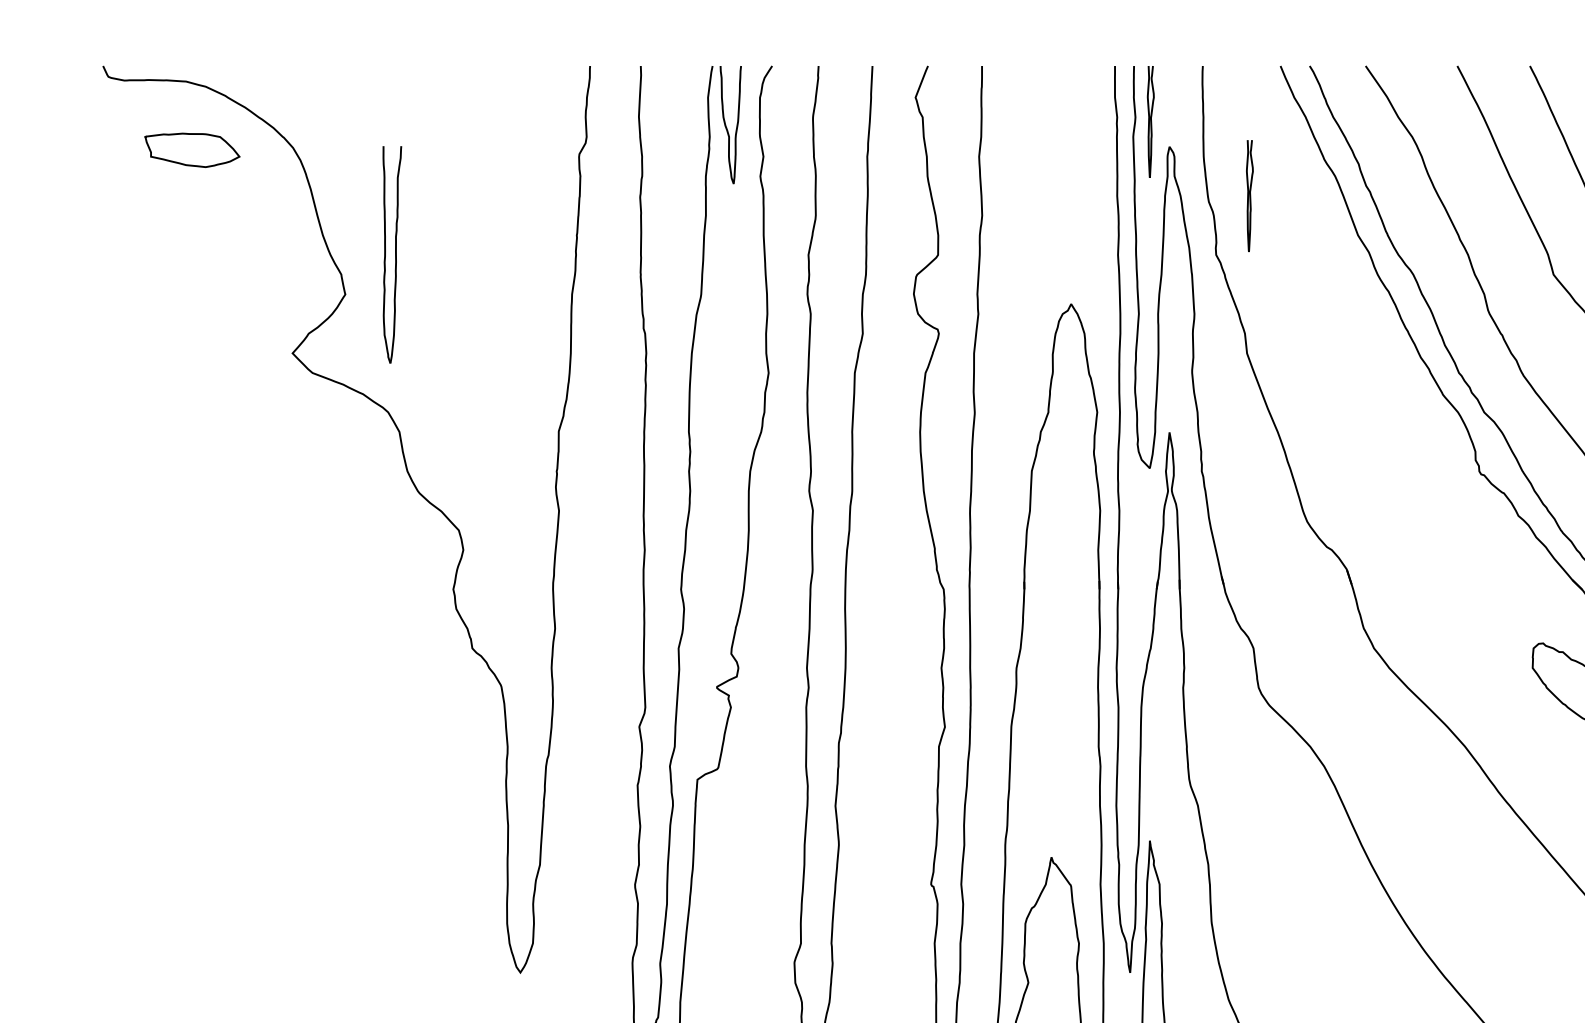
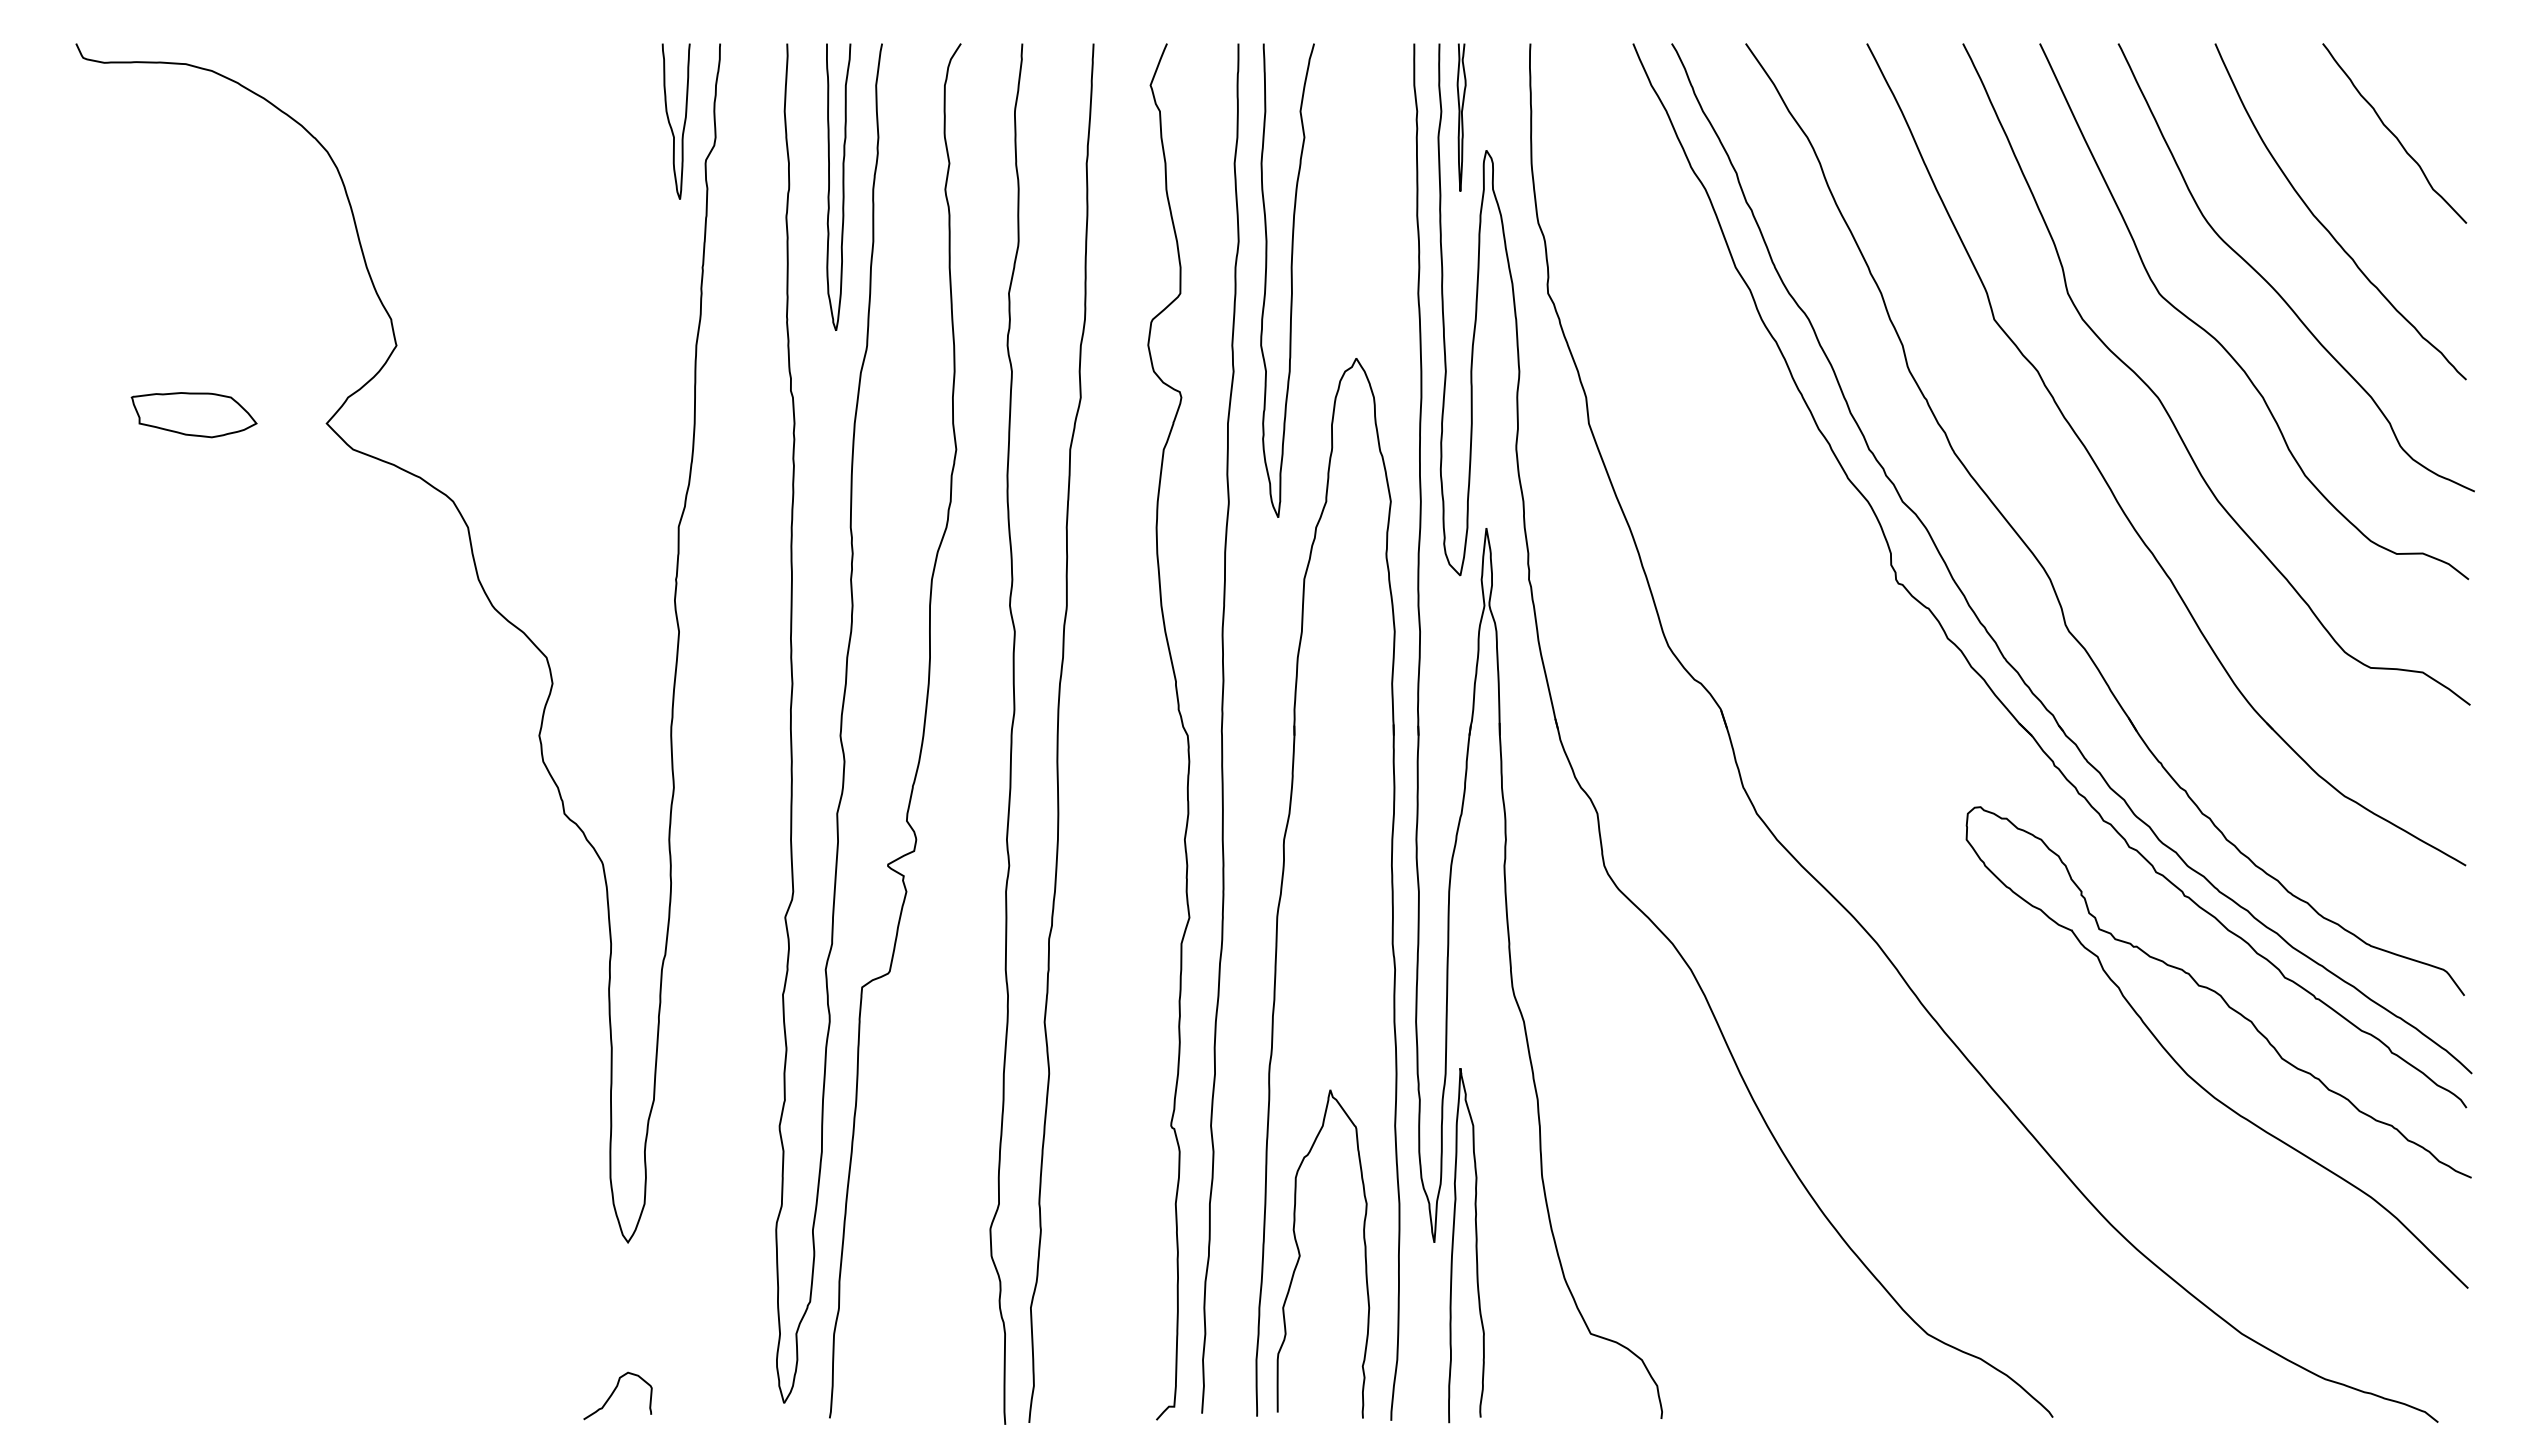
curve: (726, 125) -> (670, 122), moved
part: (191, 150) -> (193, 415), moved
curve: (1249, 196) -> (1592, 215), removed
curve: (1021, 243) -> (1290, 278), added
part: (392, 254) -> (838, 186), moved

